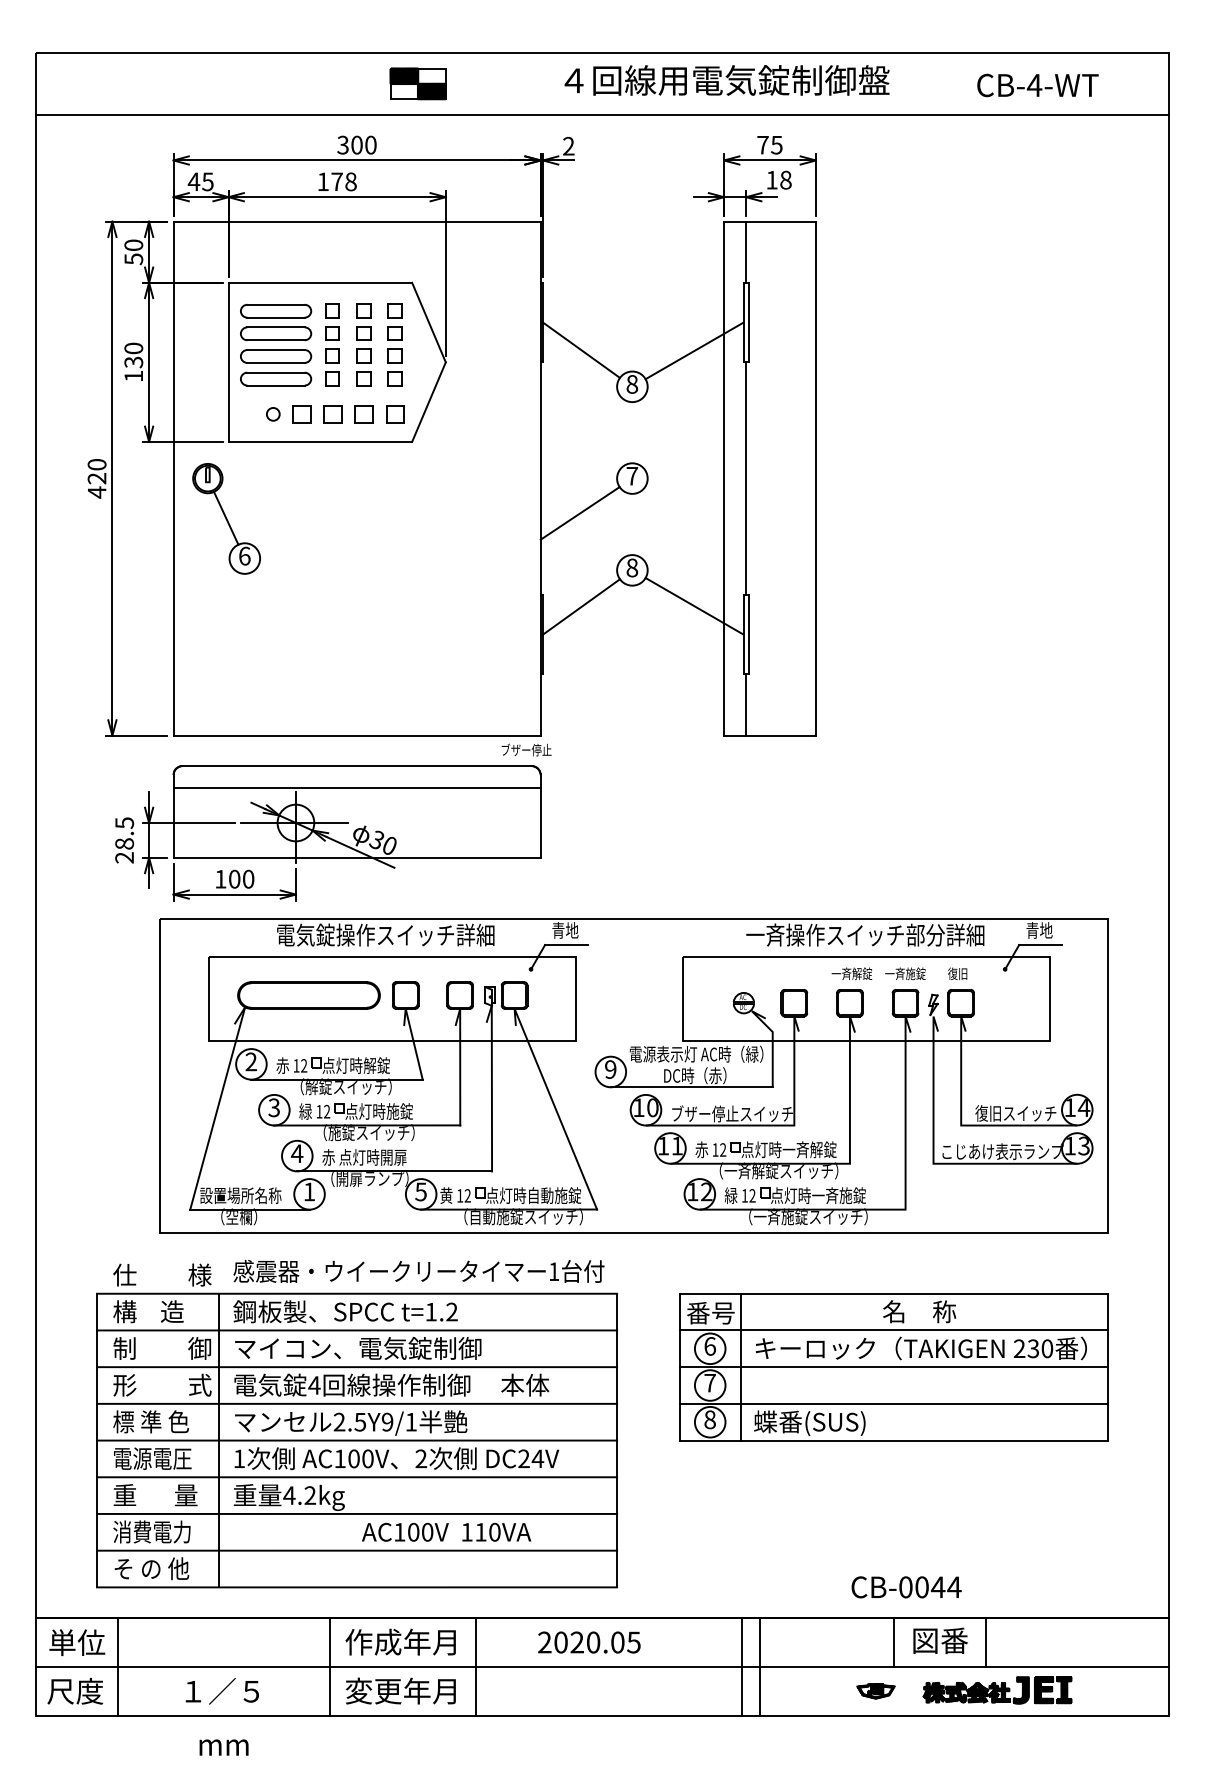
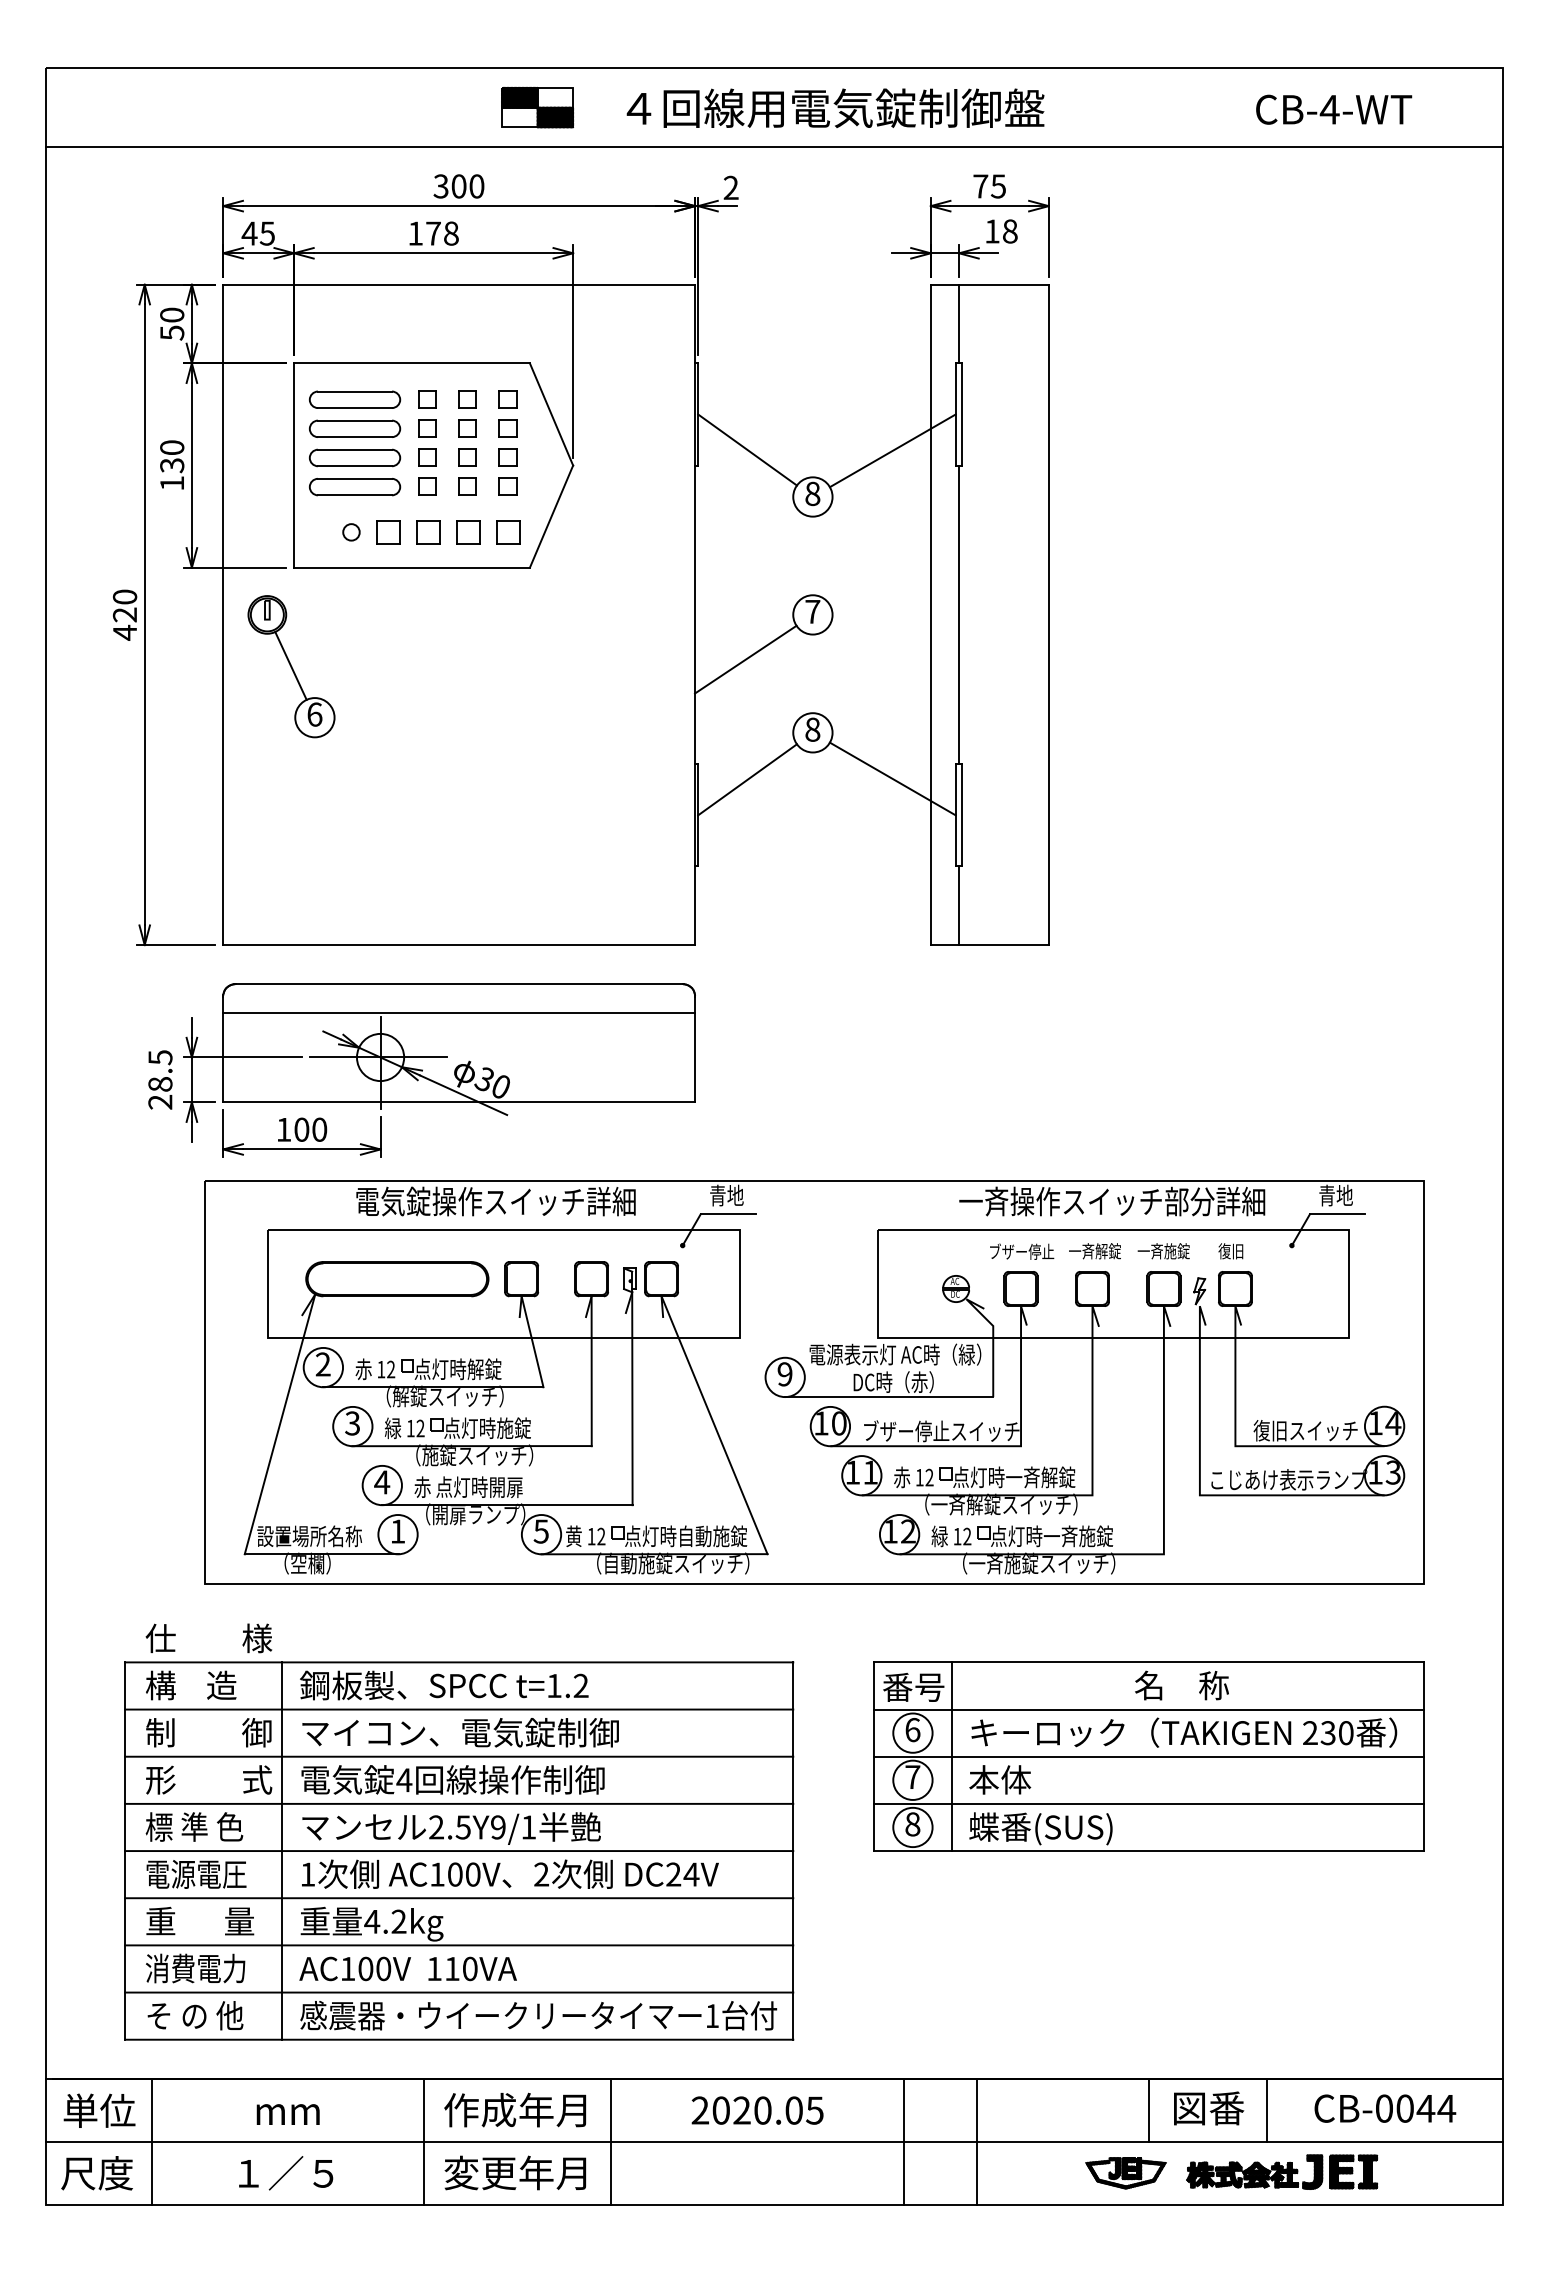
text: (727, 79) -> (835, 107), moved
text: (527, 749) -> (1022, 1251), moved
text: (418, 1271) -> (538, 2015), moved
text: (525, 1384) -> (1000, 1779), moved
text: (446, 1531) -> (407, 1968), moved
text: (906, 1587) -> (1385, 2108), moved
line: (742, 1666) -> (904, 2141), moved
part: (875, 1691) -> (1125, 2173), size x1.67
text: (223, 1747) -> (287, 2114), moved

